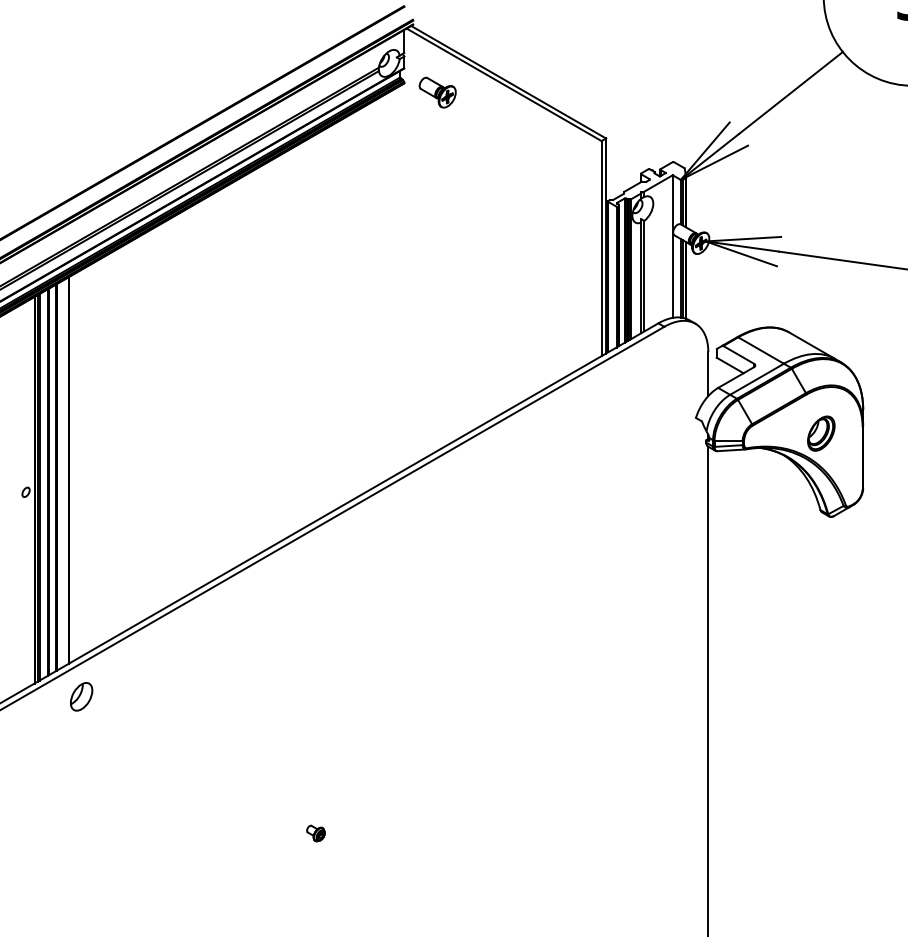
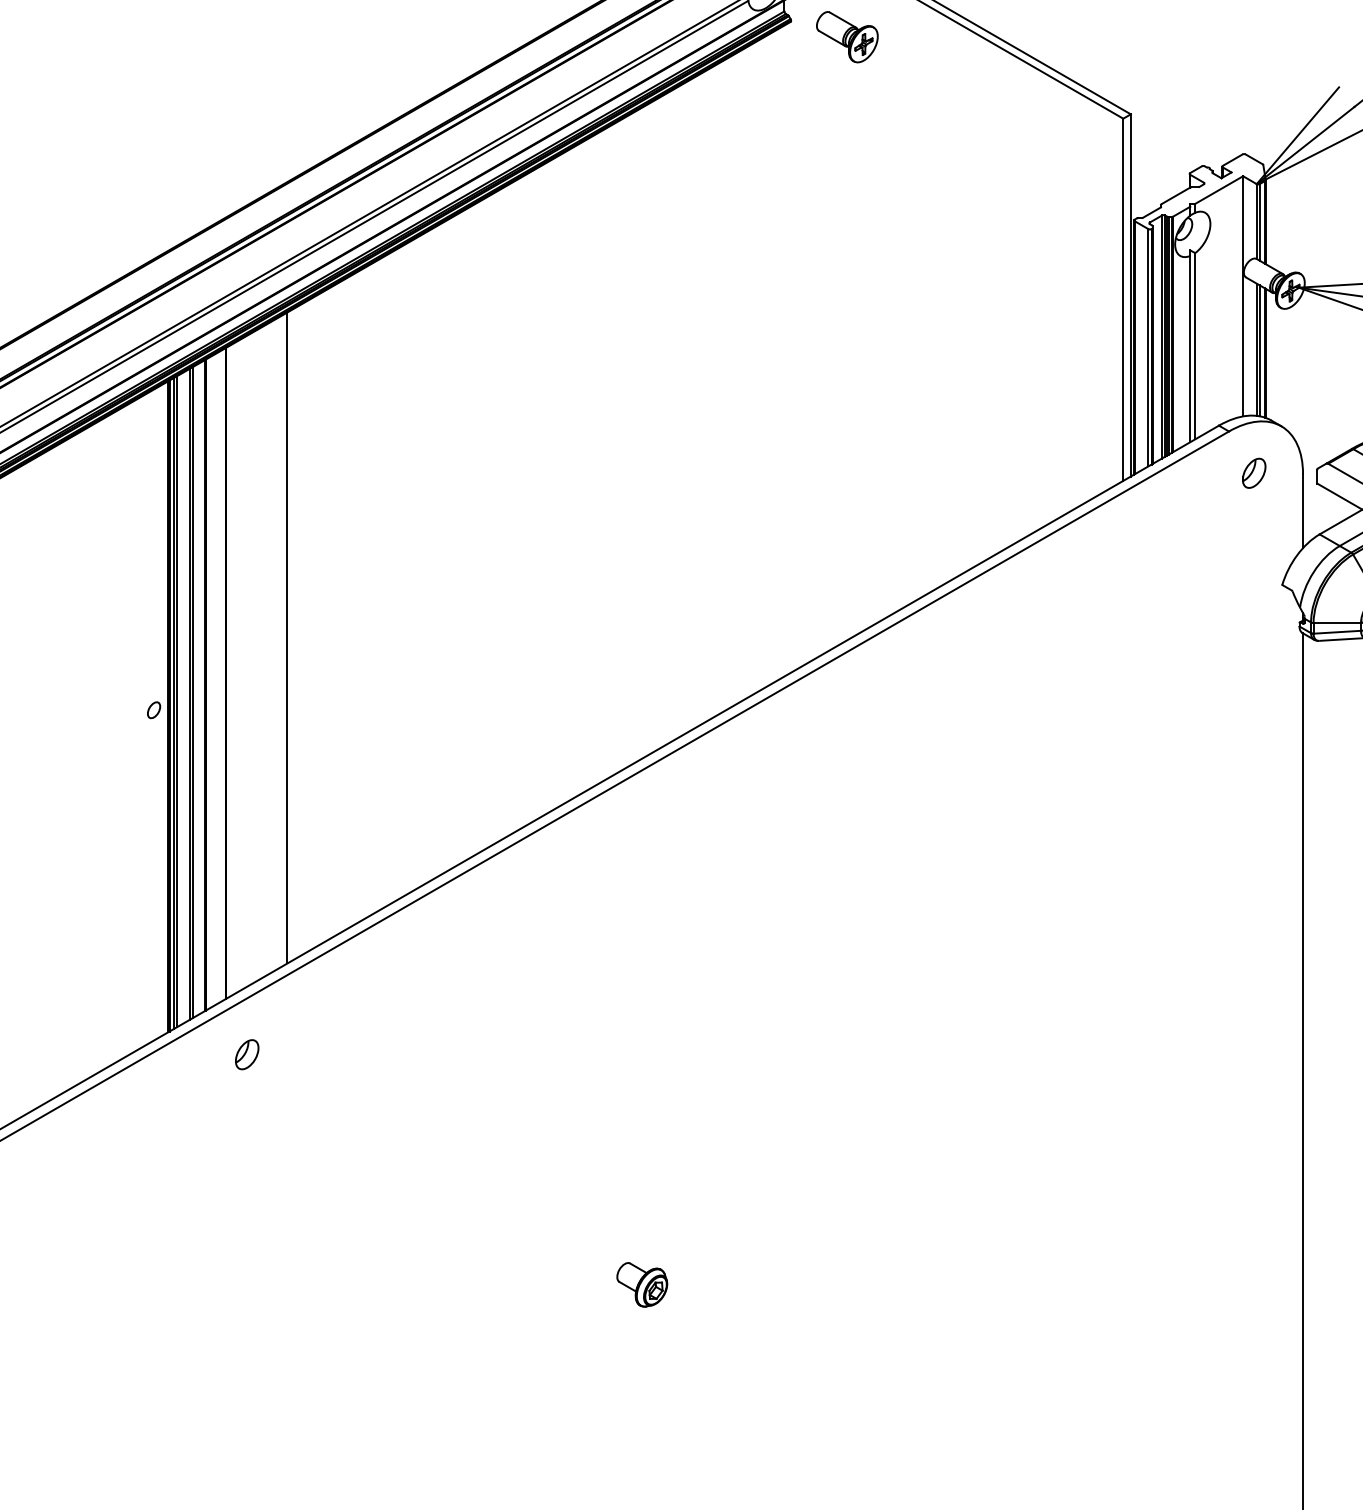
part: (678, 351) -> (1252, 473), added
line: (105, 449) -> (287, 638), added
part: (80, 696) -> (245, 1054), size x0.62
part: (315, 833) -> (641, 1284), size x1.67

